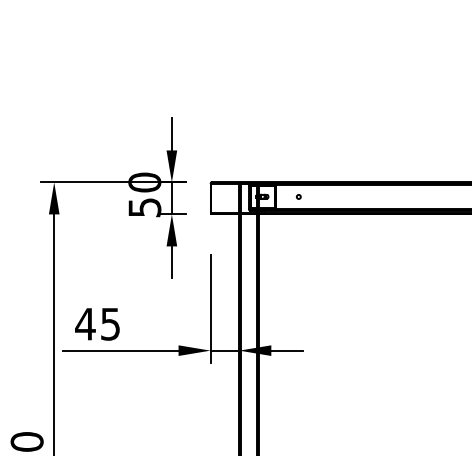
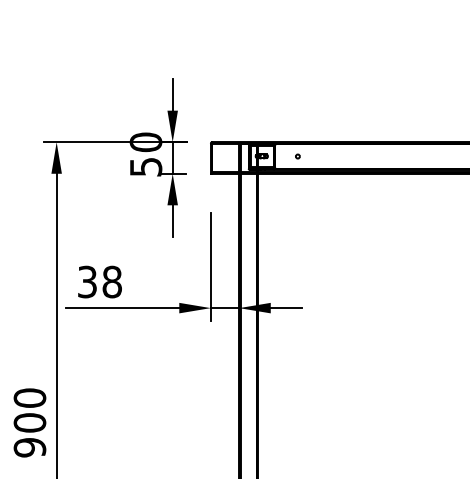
text: (97, 323) -> (99, 281), 45 -> 38

